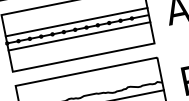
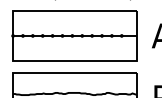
line: (76, 21) -> (74, 29), removed
line: (79, 36) -> (74, 42), removed

